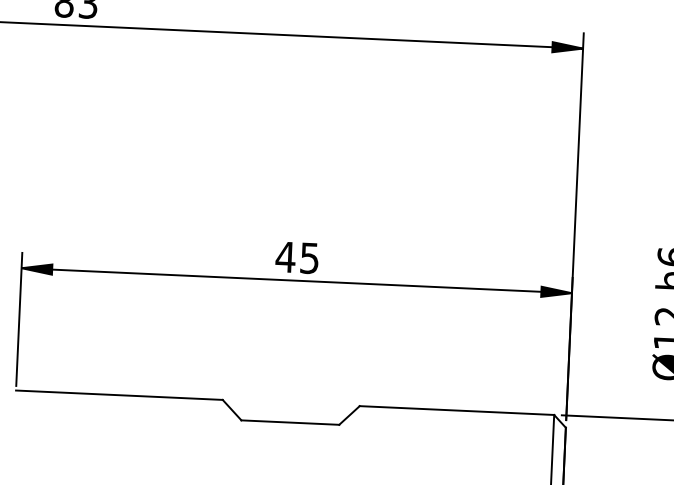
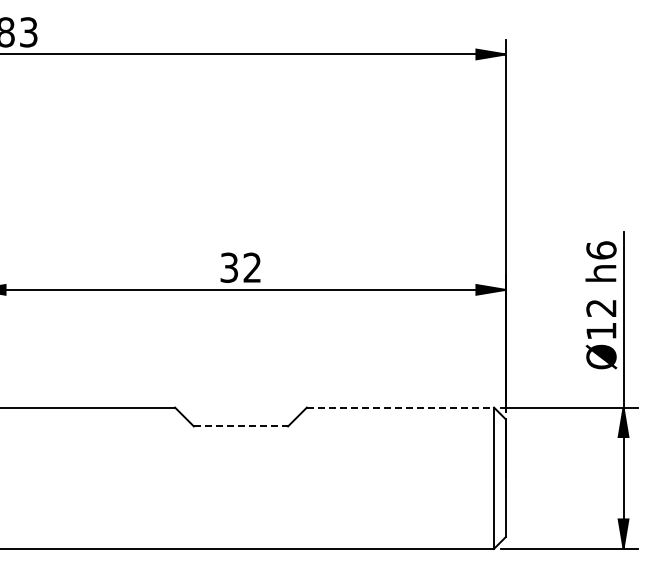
text: (296, 257) -> (239, 267), 45 -> 32
line: (456, 410) -> (400, 407), solid -> dashed
line: (290, 422) -> (241, 426), solid -> dashed

